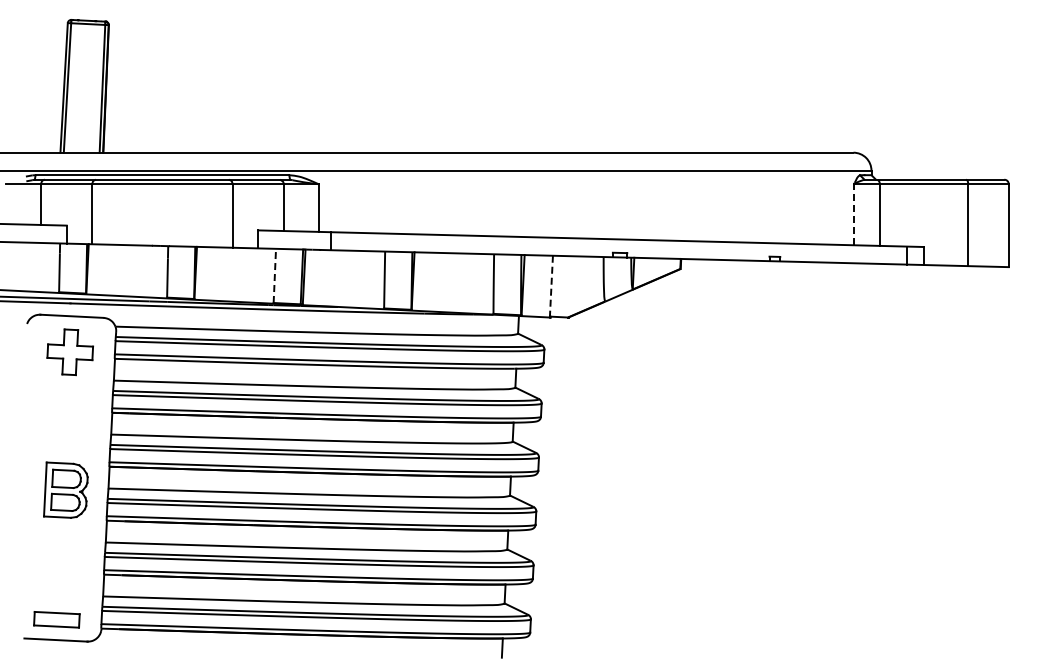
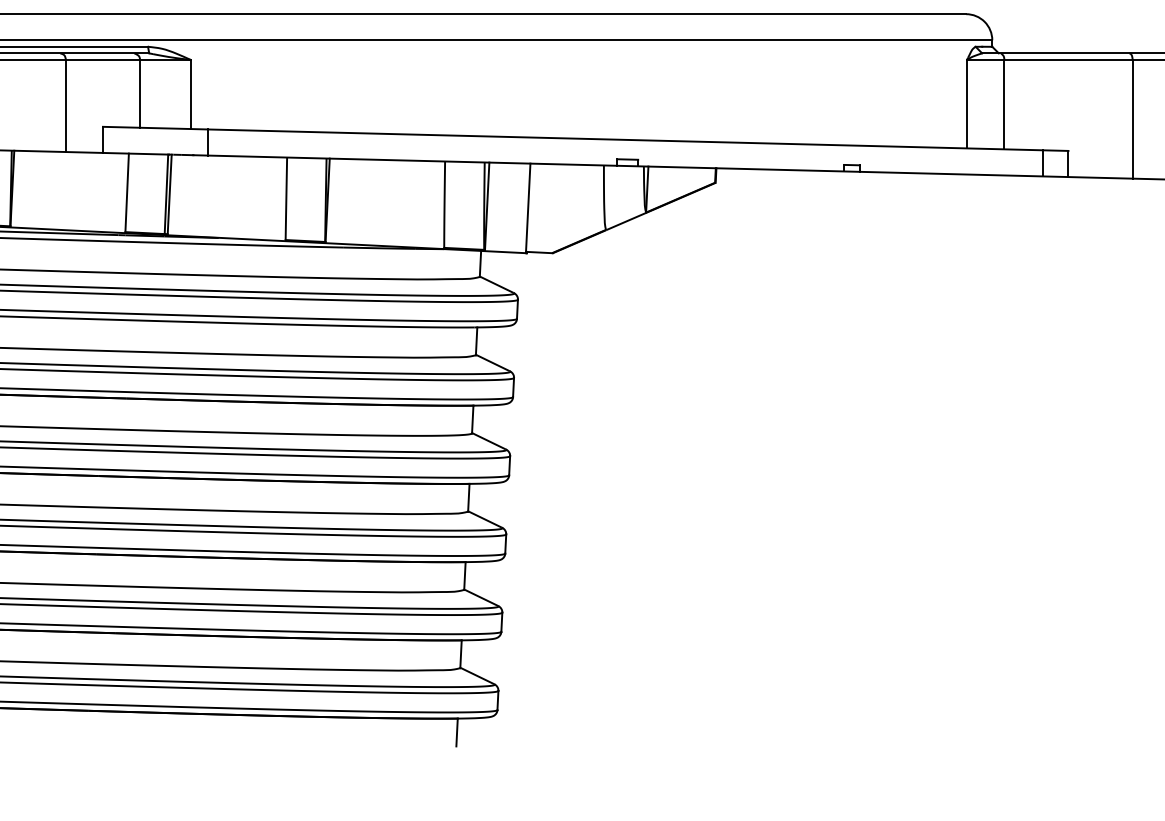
line: (854, 214) -> (967, 103), dashed -> solid
line: (274, 275) -> (126, 192), dashed -> solid
line: (551, 286) -> (528, 208), dashed -> solid

